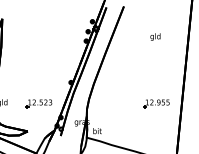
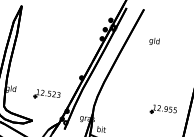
text: (155, 36) -> (154, 41), moved

